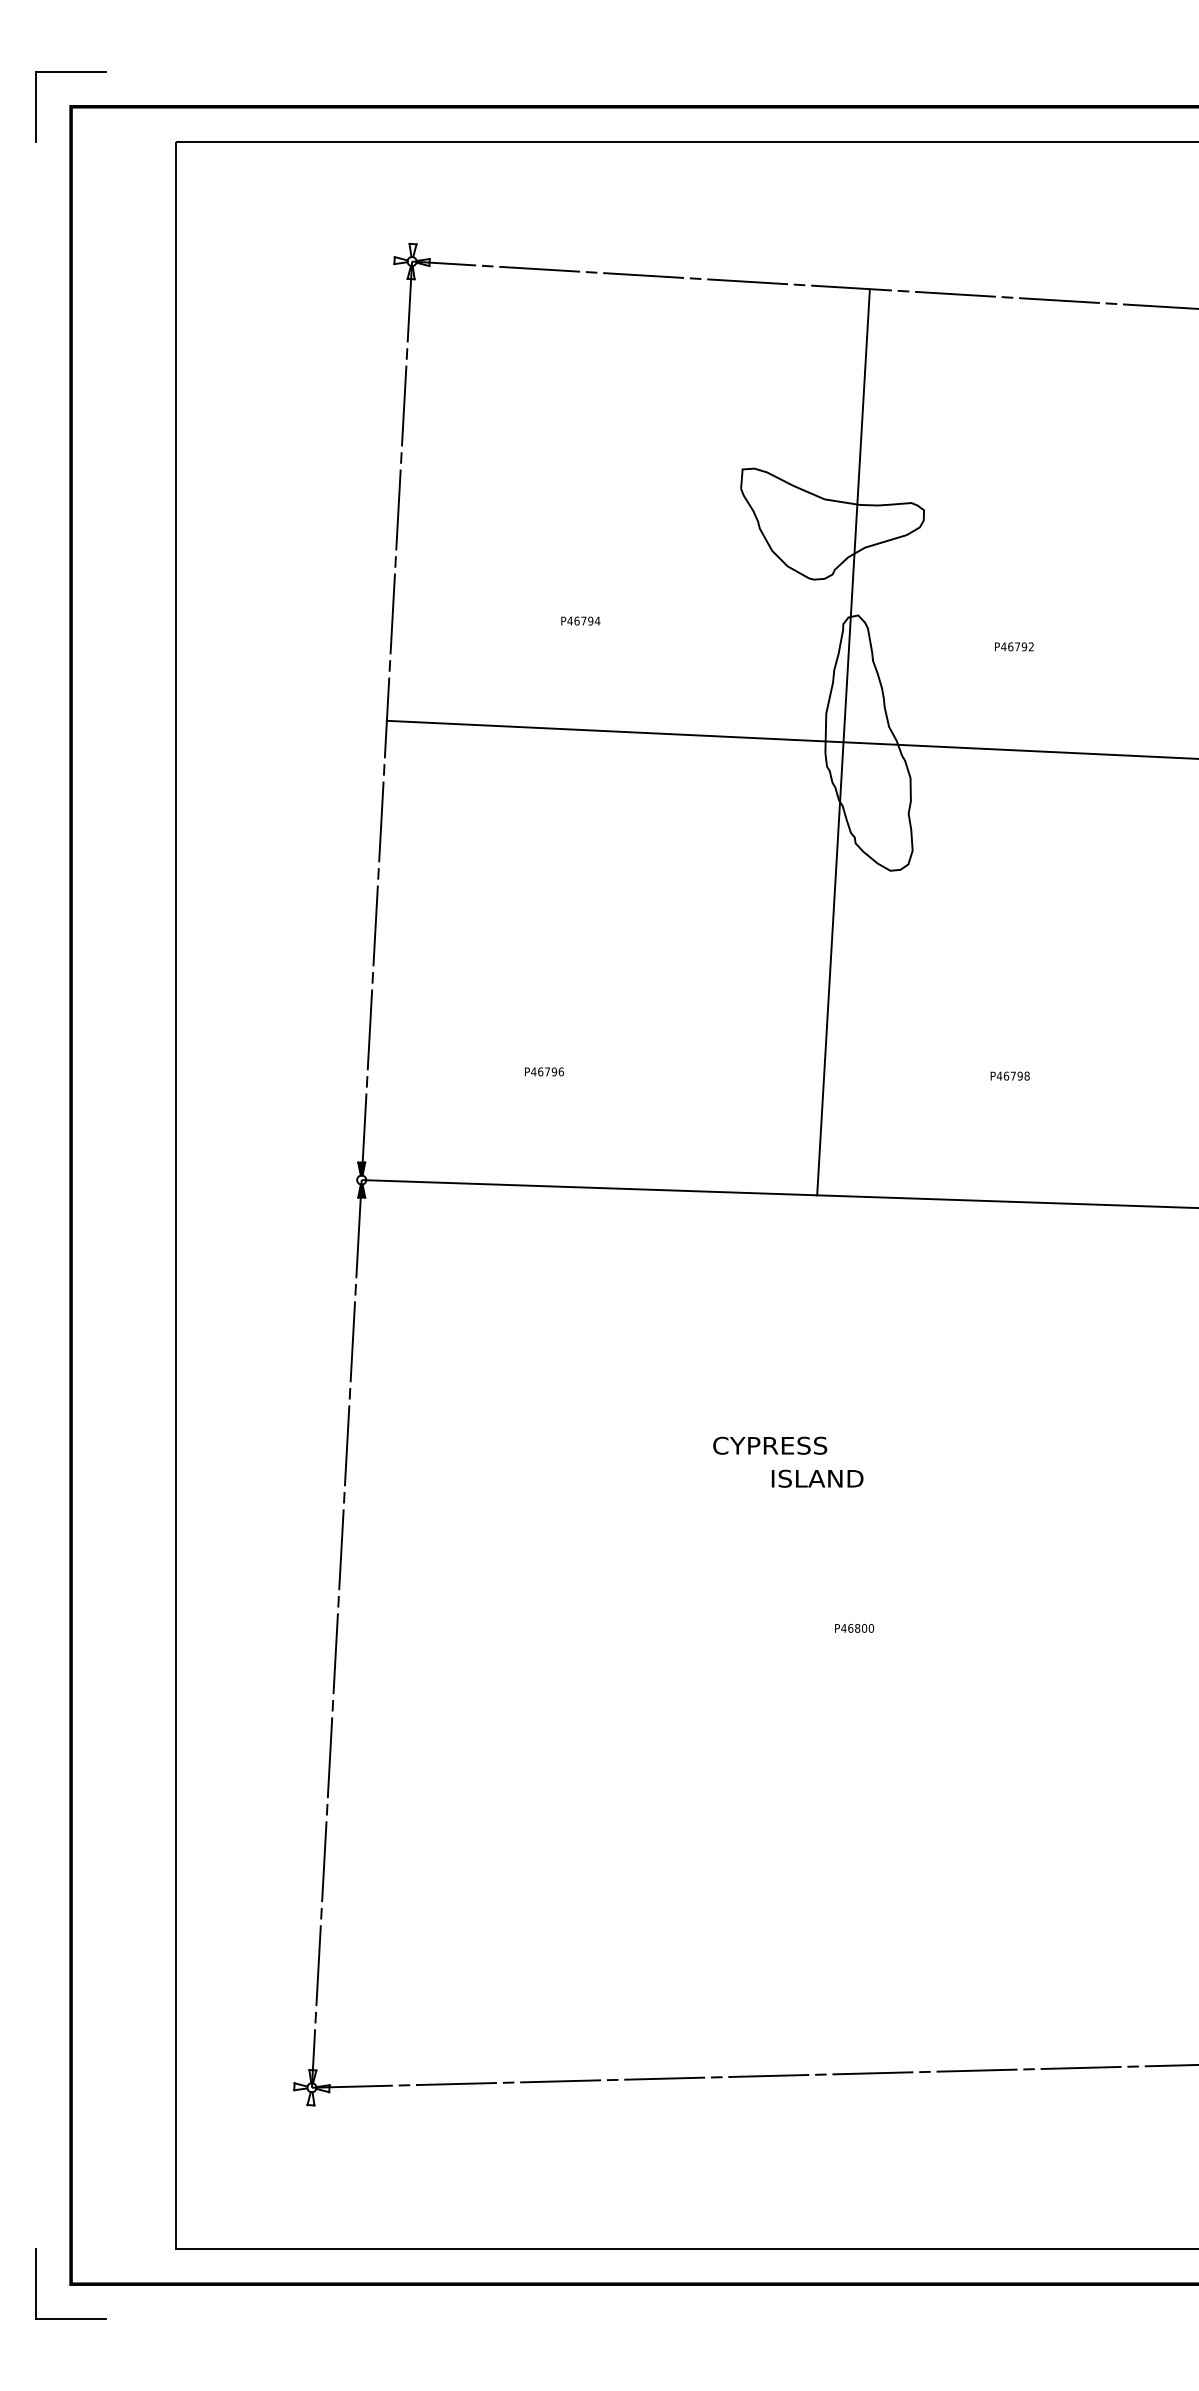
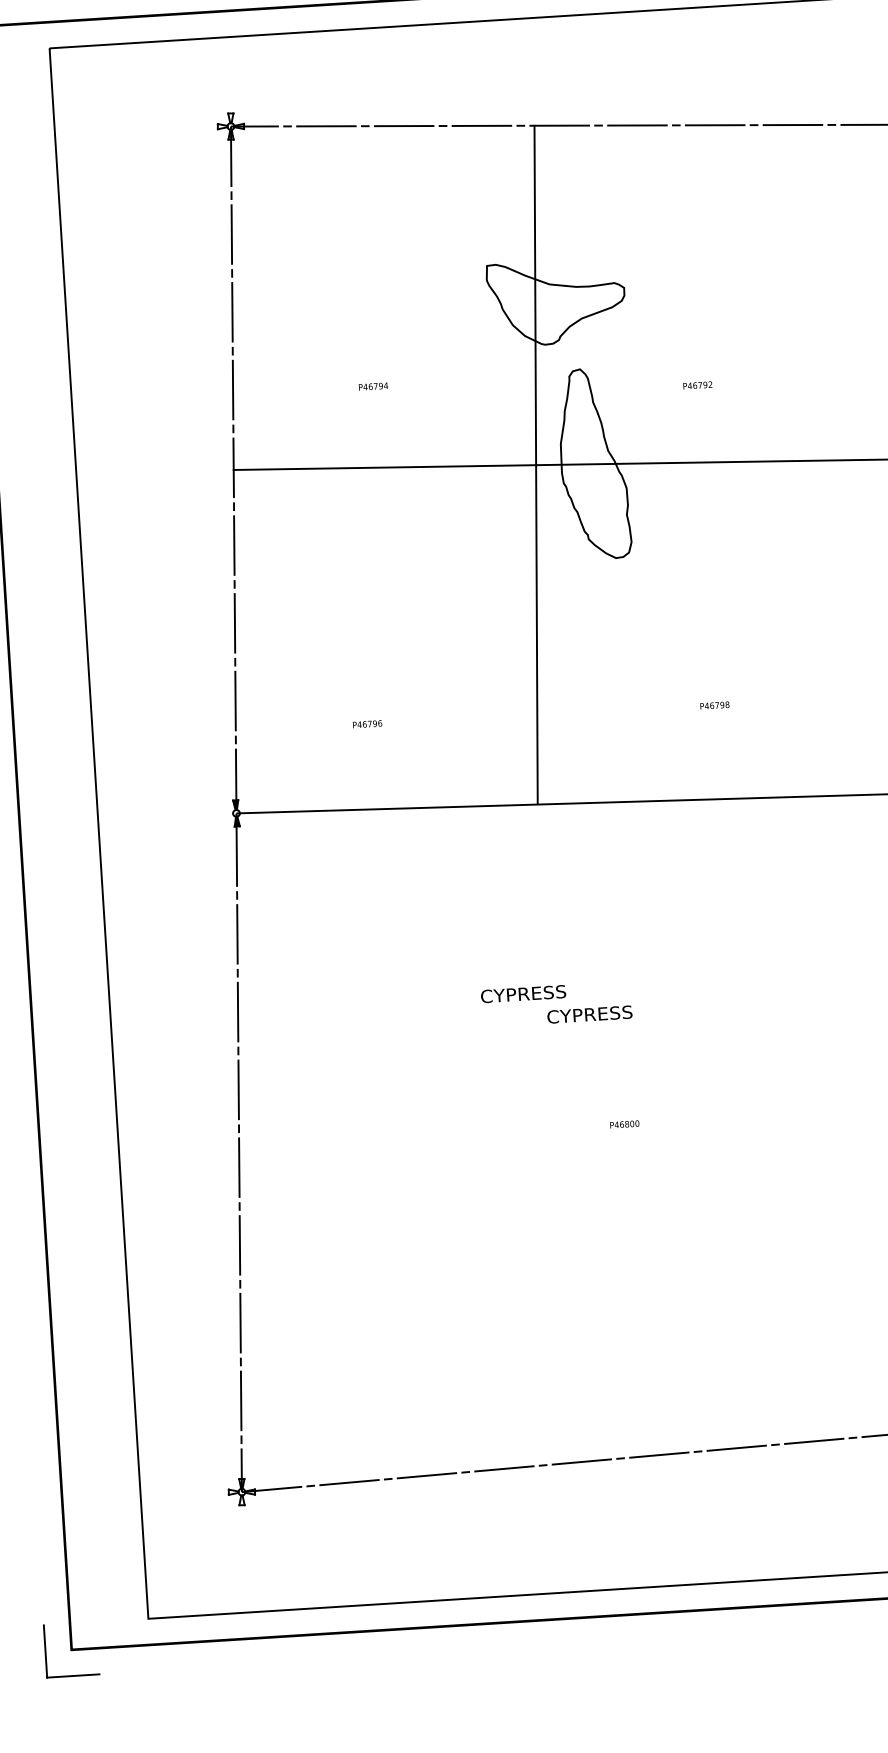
line: (843, 742) -> (536, 464), moved
text: (770, 1445) -> (523, 993), moved
text: (817, 1478) -> (590, 1014), ISLAND -> CYPRESS

